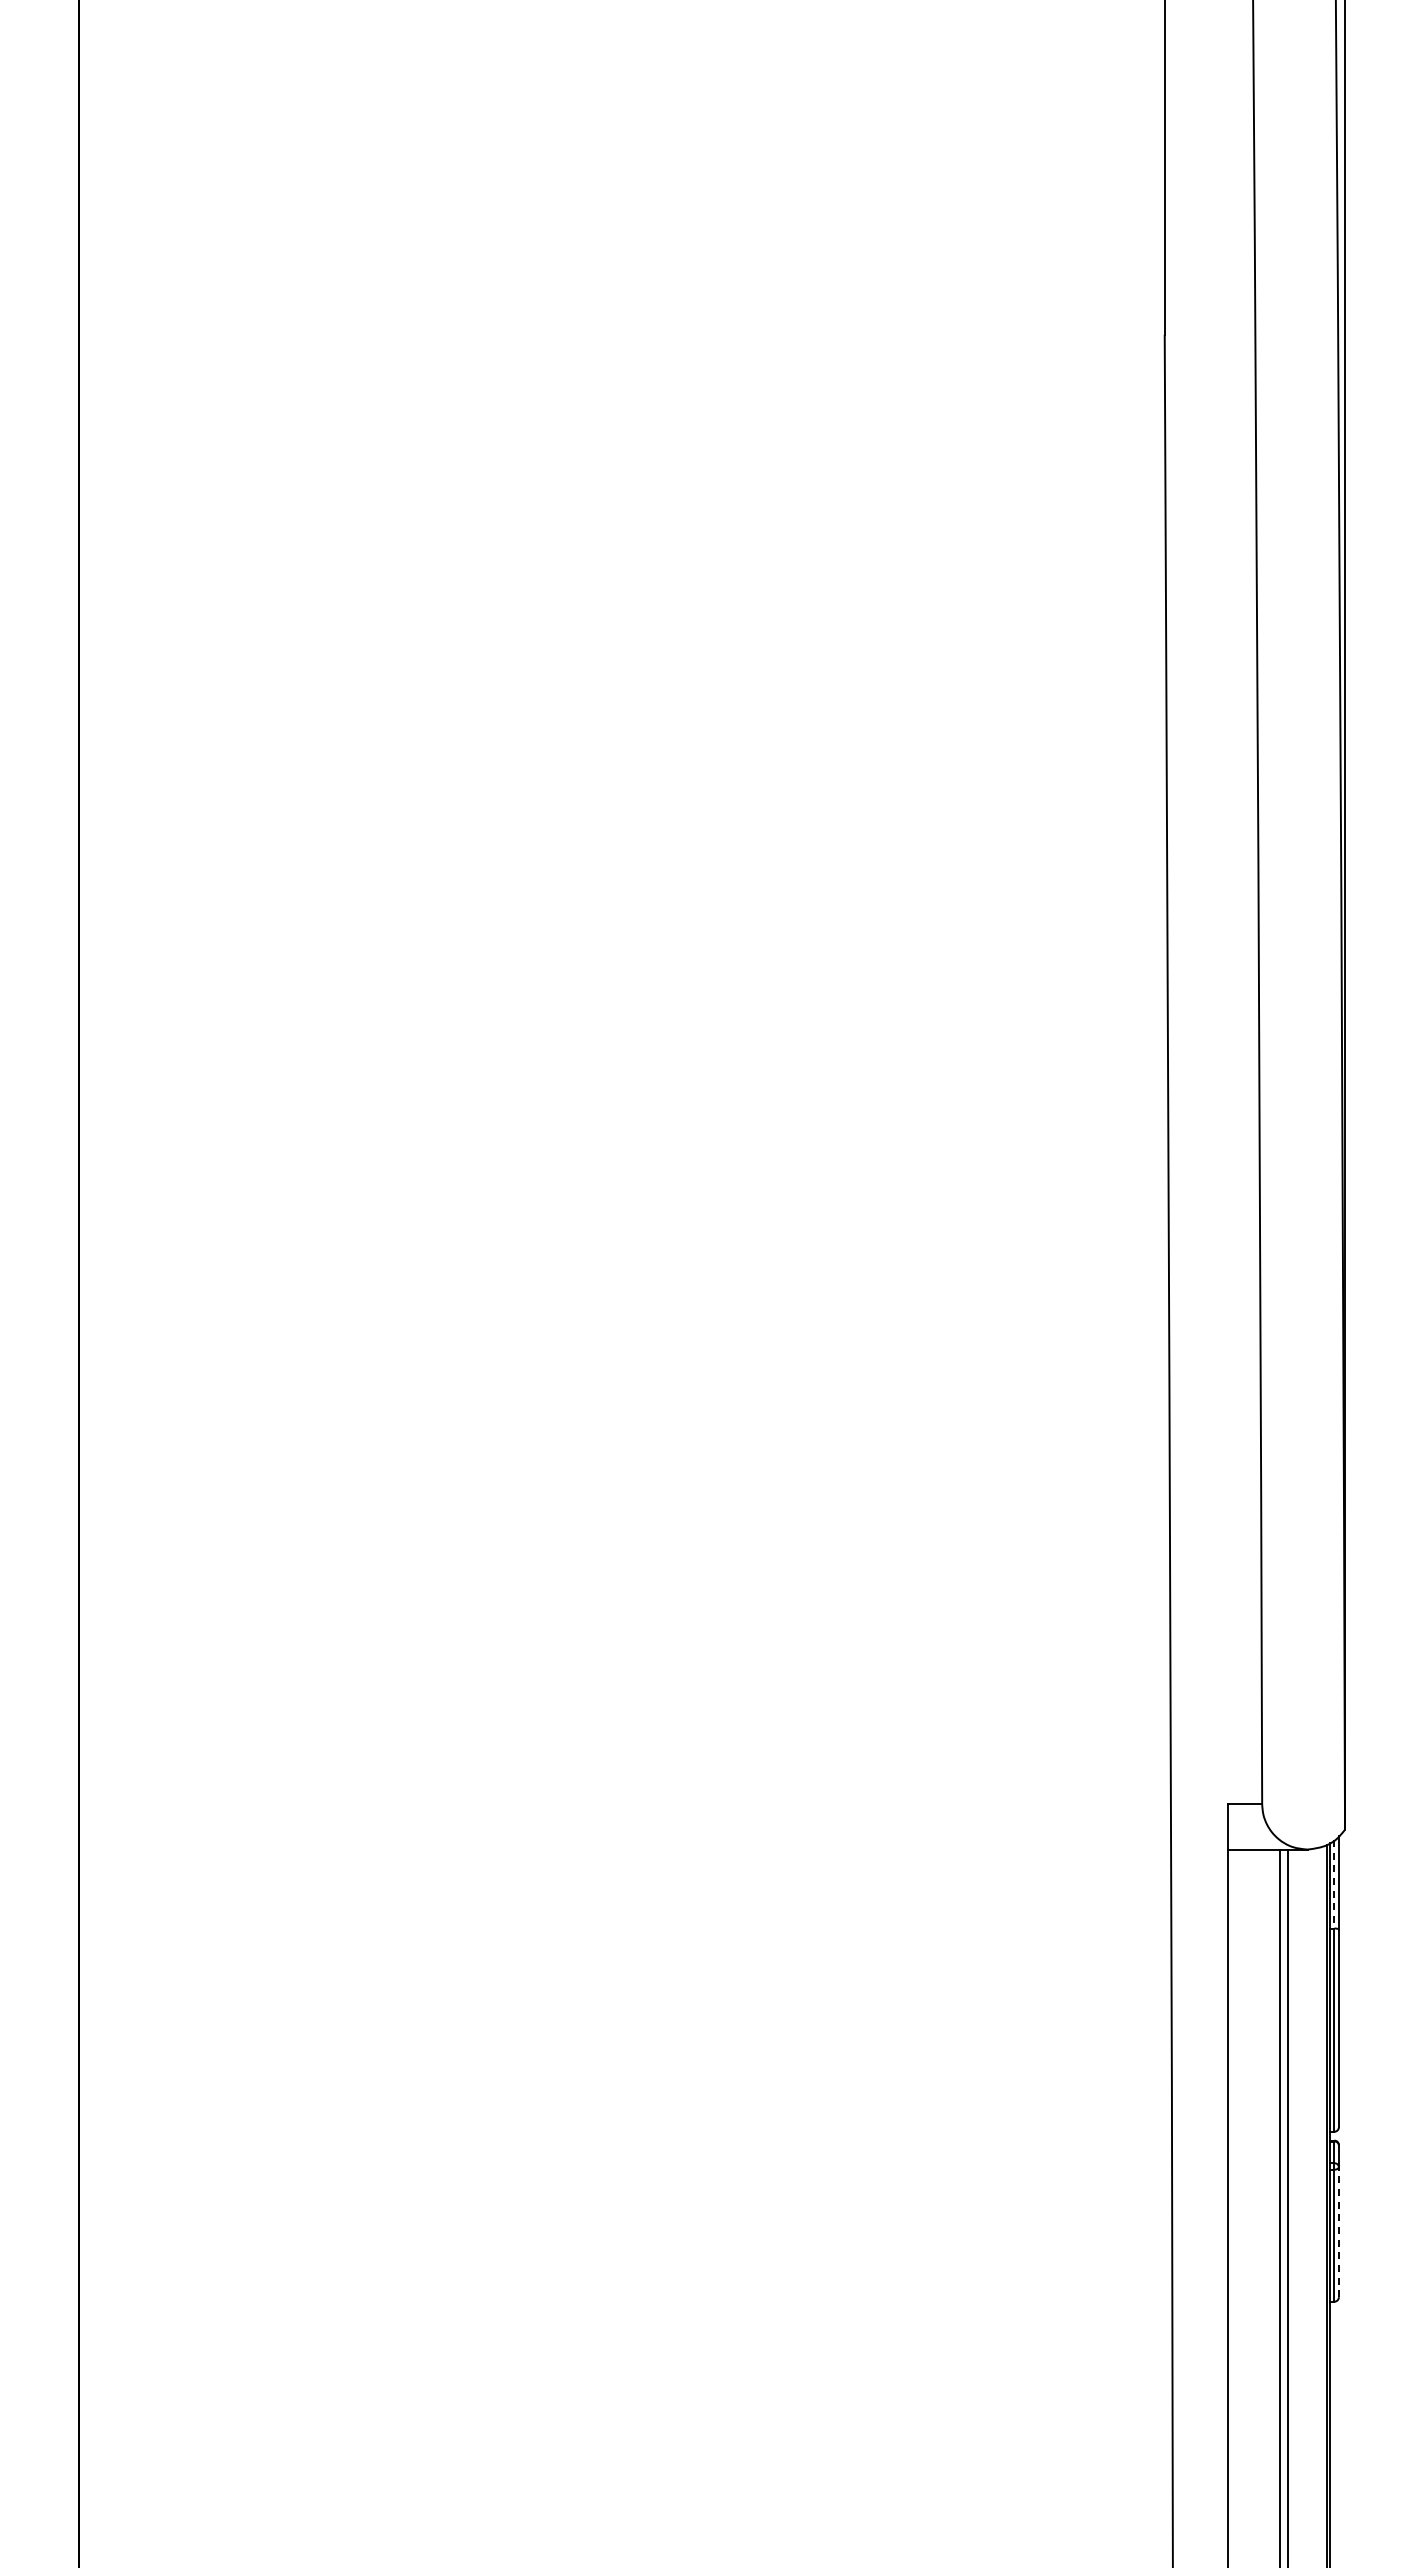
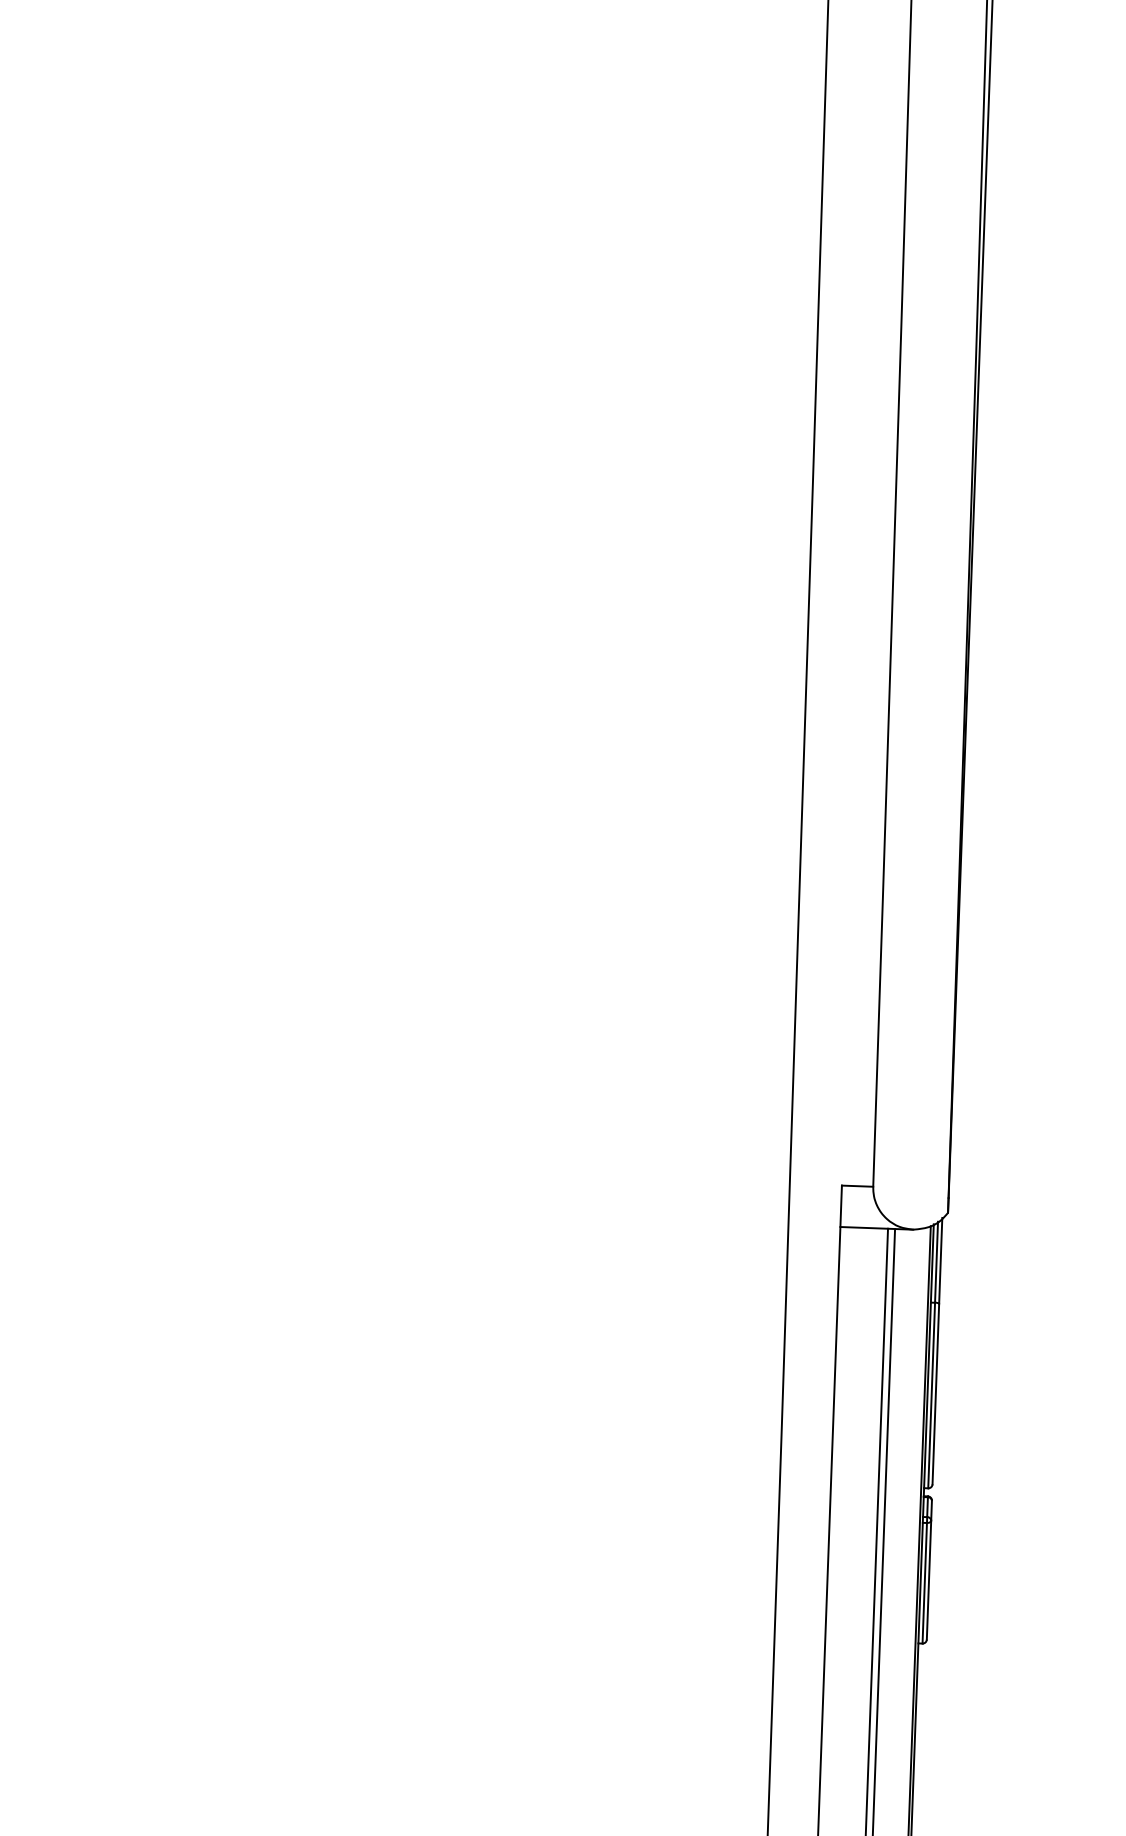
line: (1334, 1884) -> (936, 1262), dashed -> solid
line: (1338, 2231) -> (928, 1579), dashed -> solid

